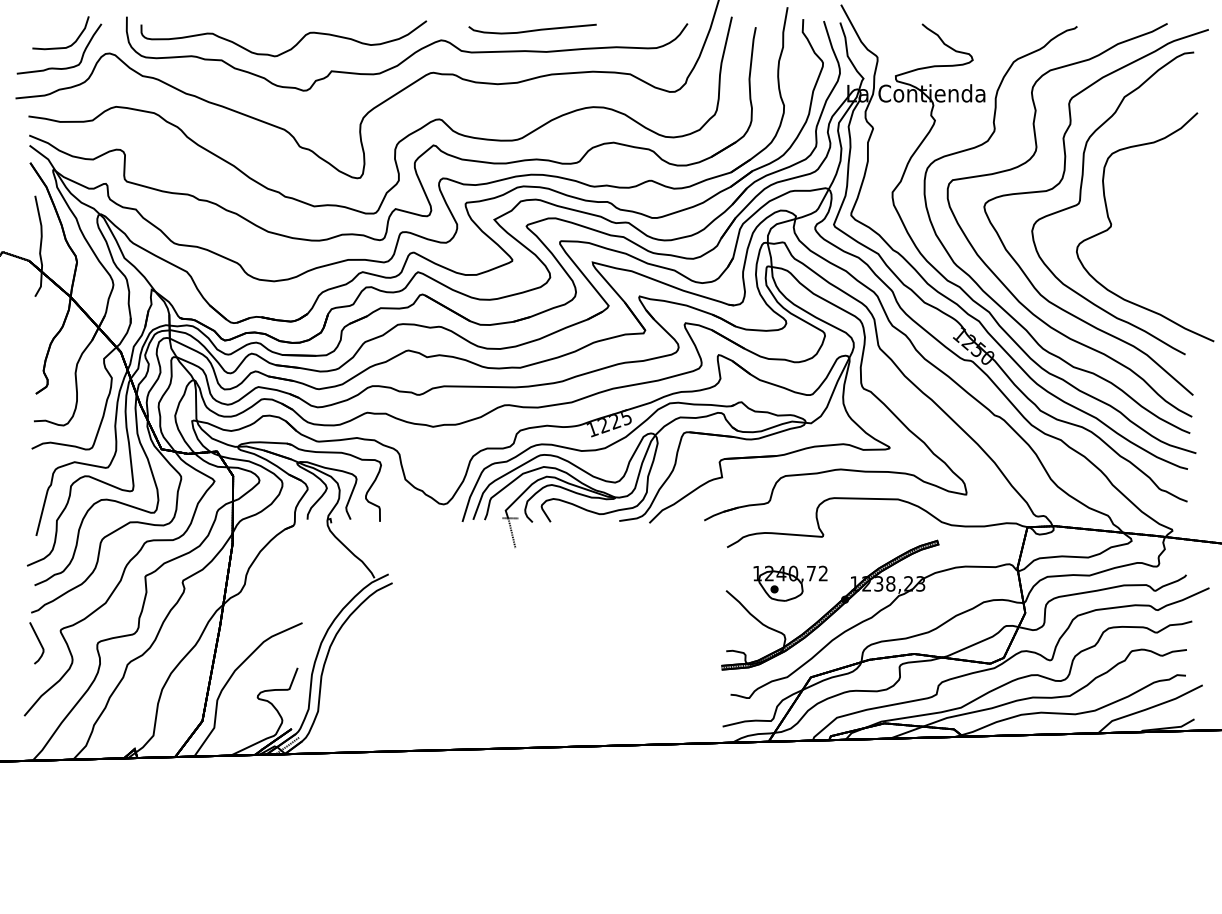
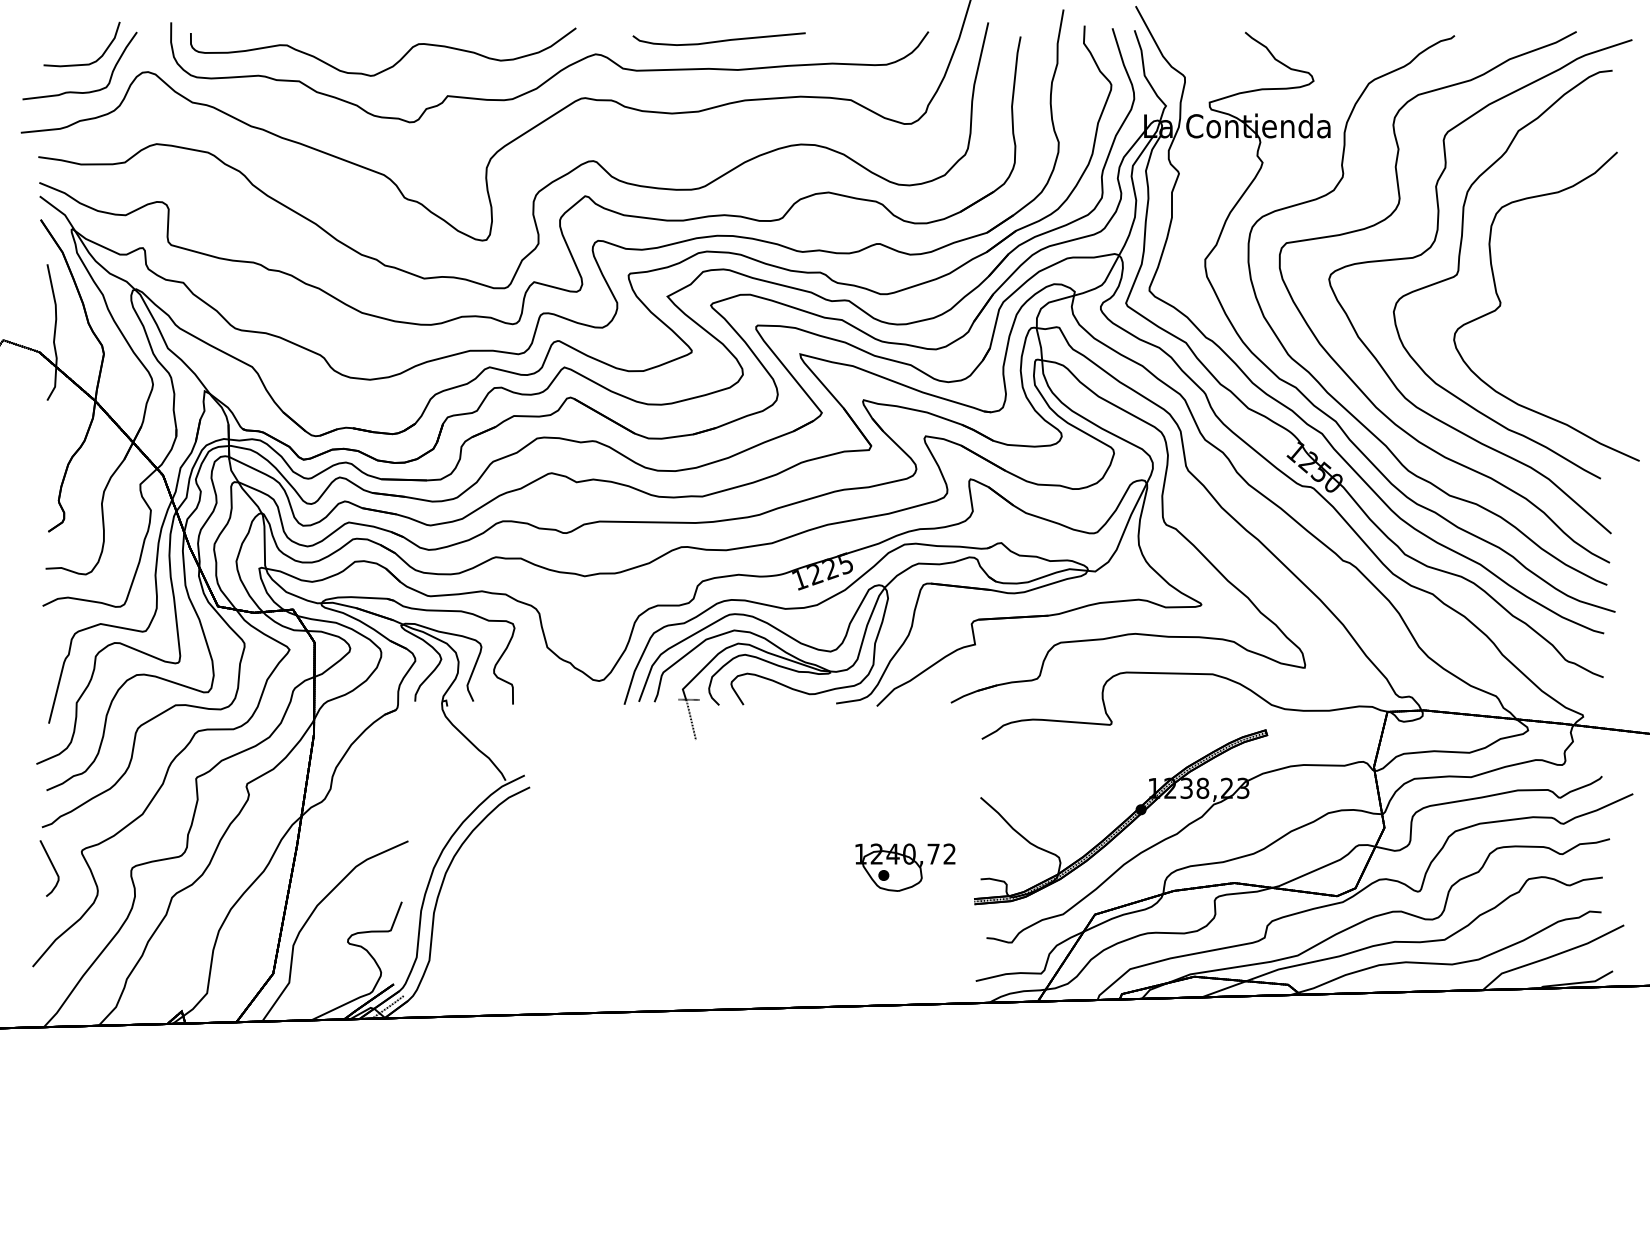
part: (790, 583) -> (905, 867), moved

